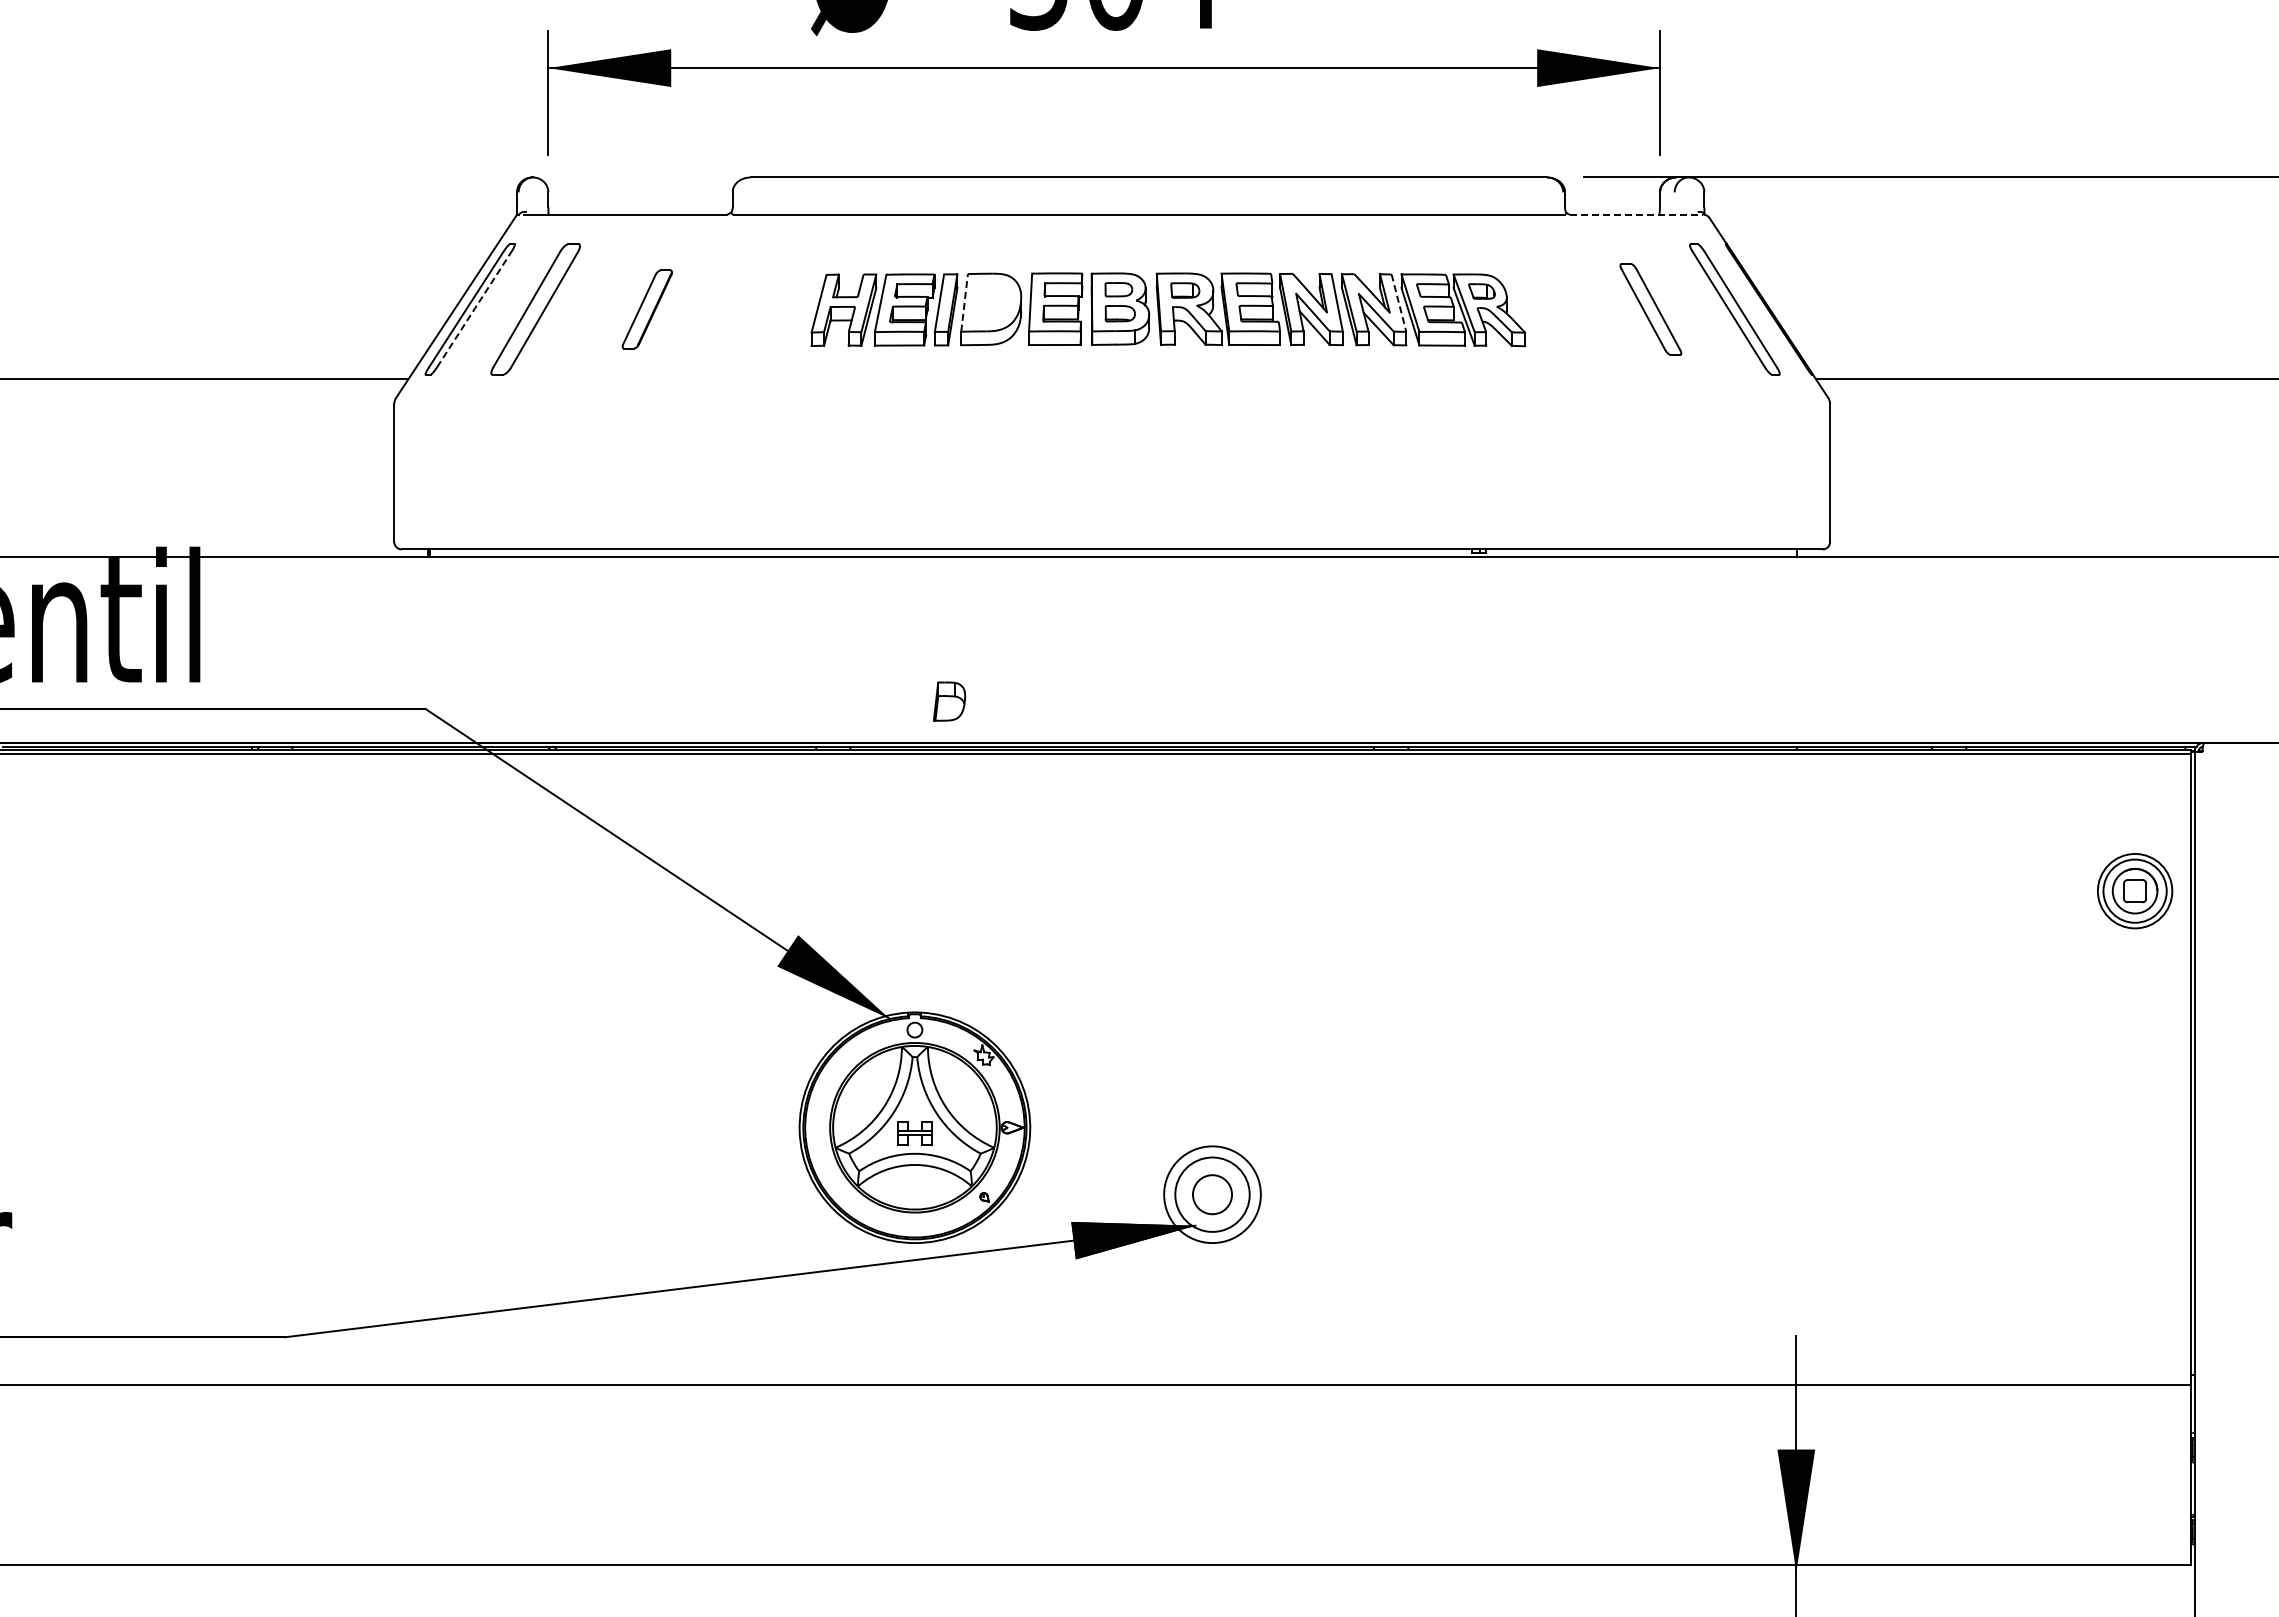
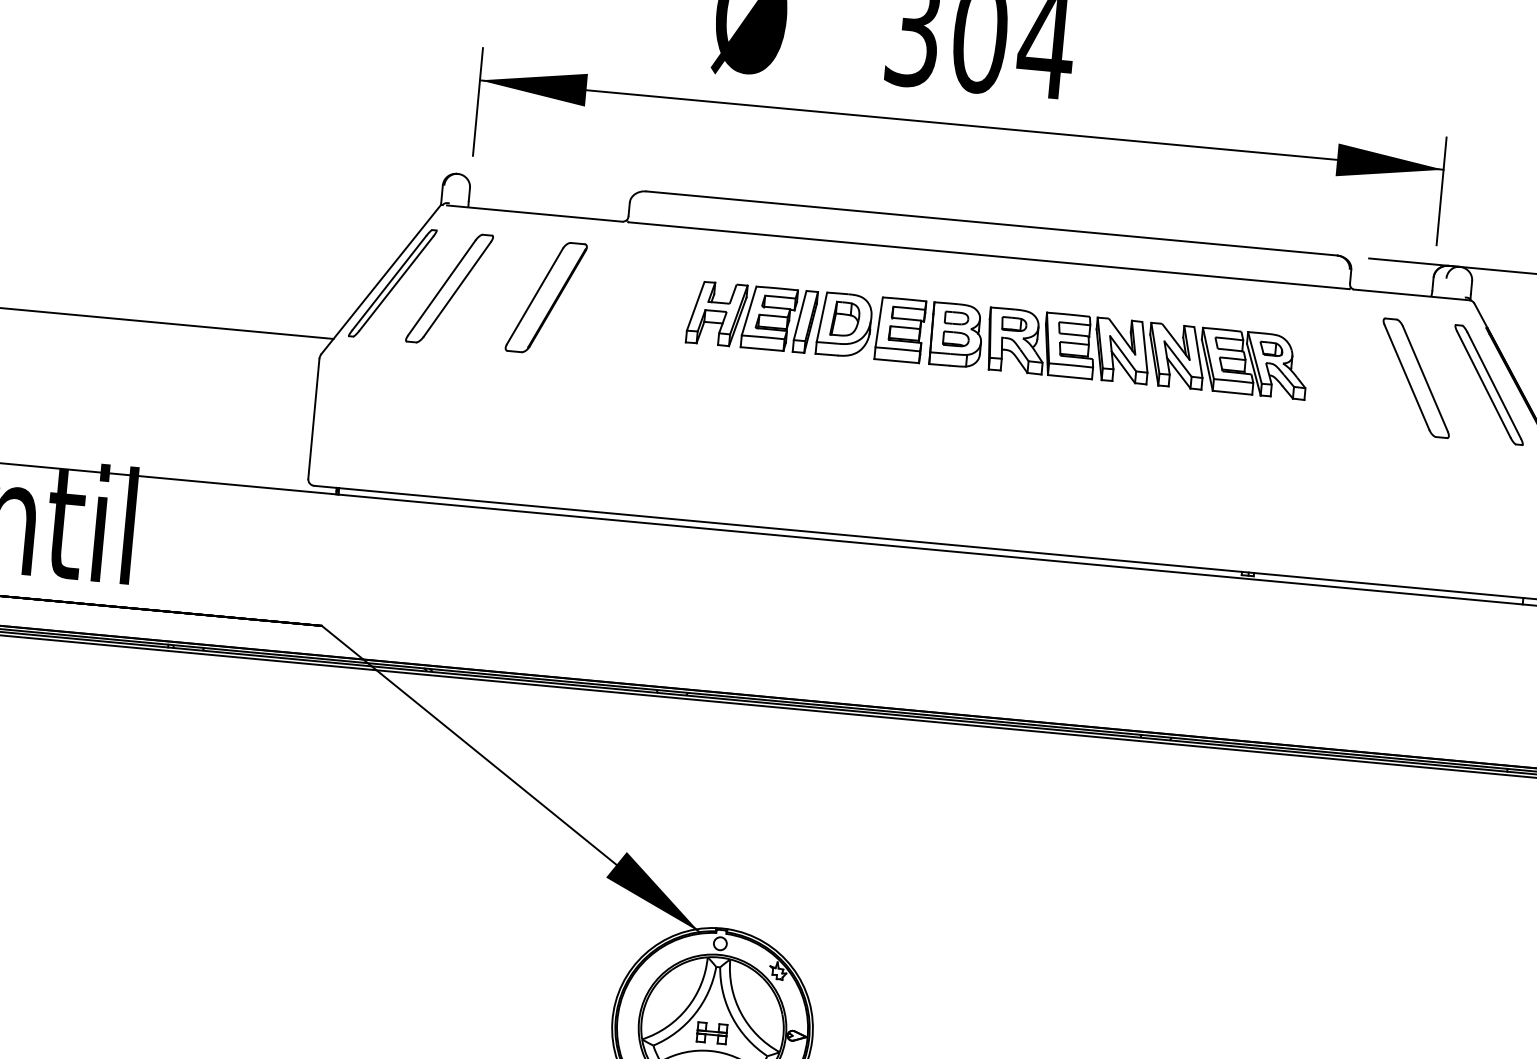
line: (1636, 214) -> (1411, 294), dashed -> solid
line: (964, 302) -> (821, 316), dashed -> solid
line: (1398, 303) -> (1198, 352), dashed -> solid
line: (474, 309) -> (396, 283), dashed -> solid
part: (647, 309) -> (546, 297), size x1.67
part: (1650, 309) -> (1415, 378), size x1.43
part: (949, 701) -> (845, 319), moved

